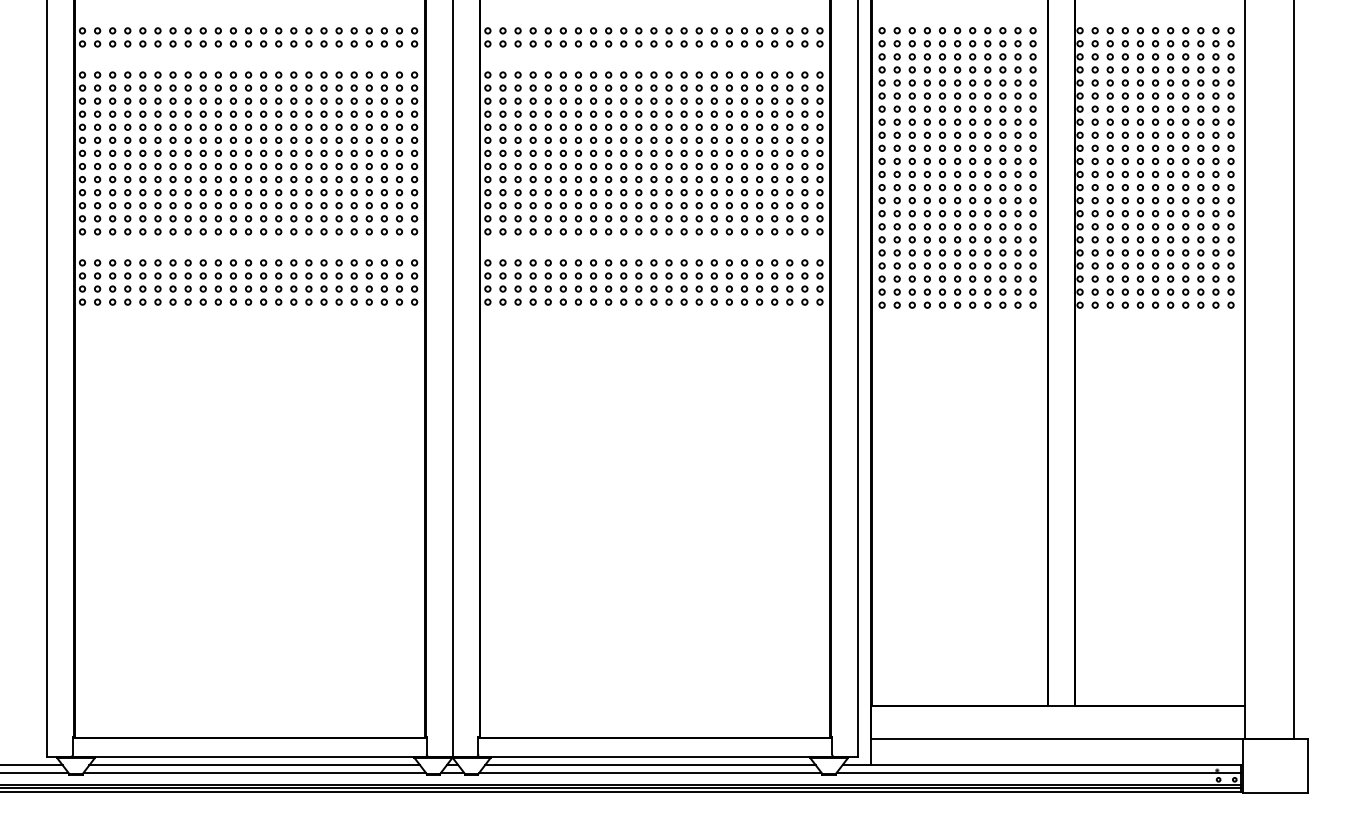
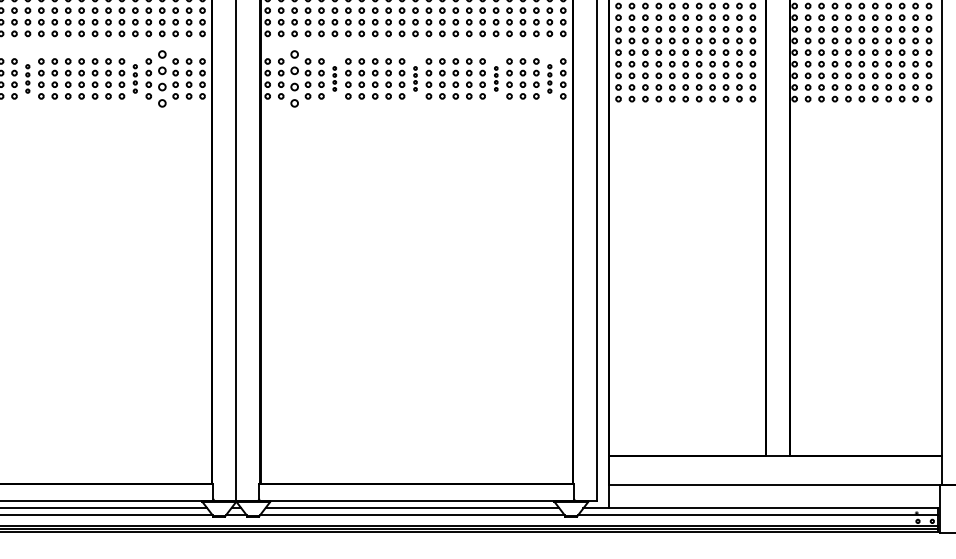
part: (217, 282) -> (27, 78), size x0.7
part: (338, 282) -> (134, 78), size x0.7
part: (368, 282) -> (161, 78), size x1.4
part: (517, 282) -> (294, 78), size x1.4
part: (562, 282) -> (334, 78), size x0.6
part: (653, 282) -> (415, 78), size x0.6
part: (744, 282) -> (496, 78), size x0.6
part: (804, 282) -> (549, 78), size x0.7

